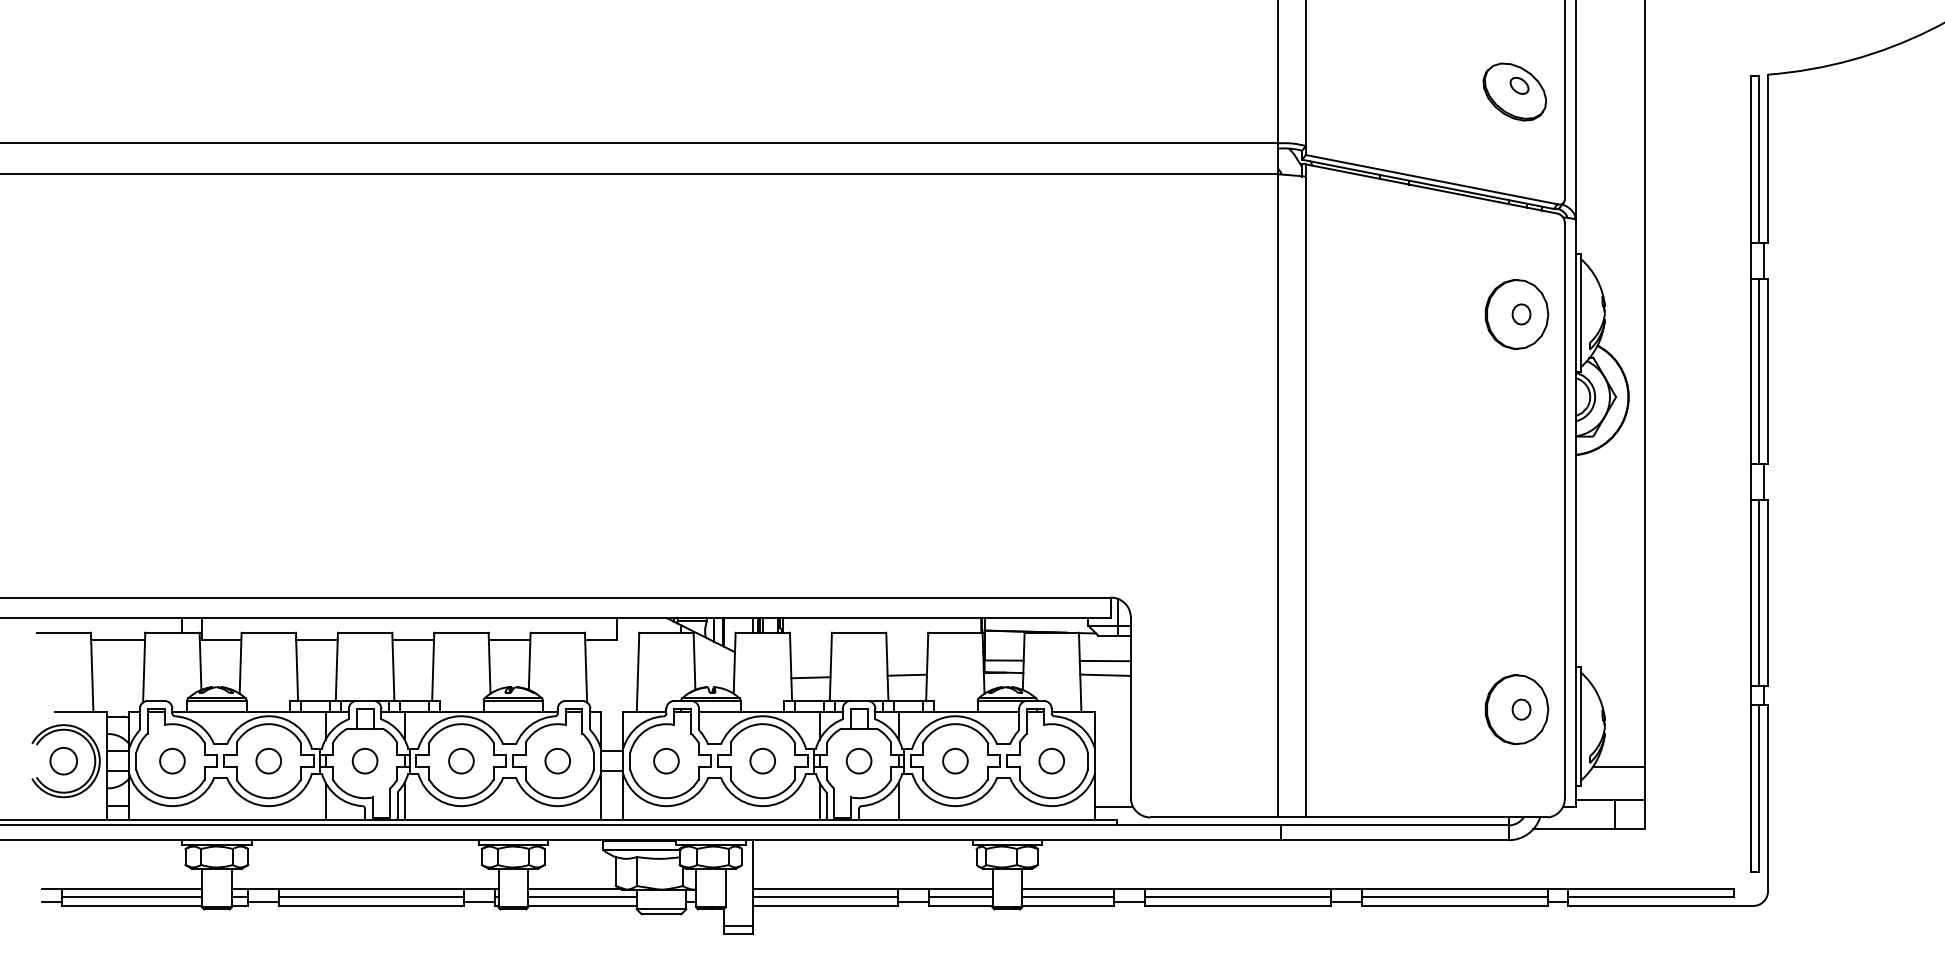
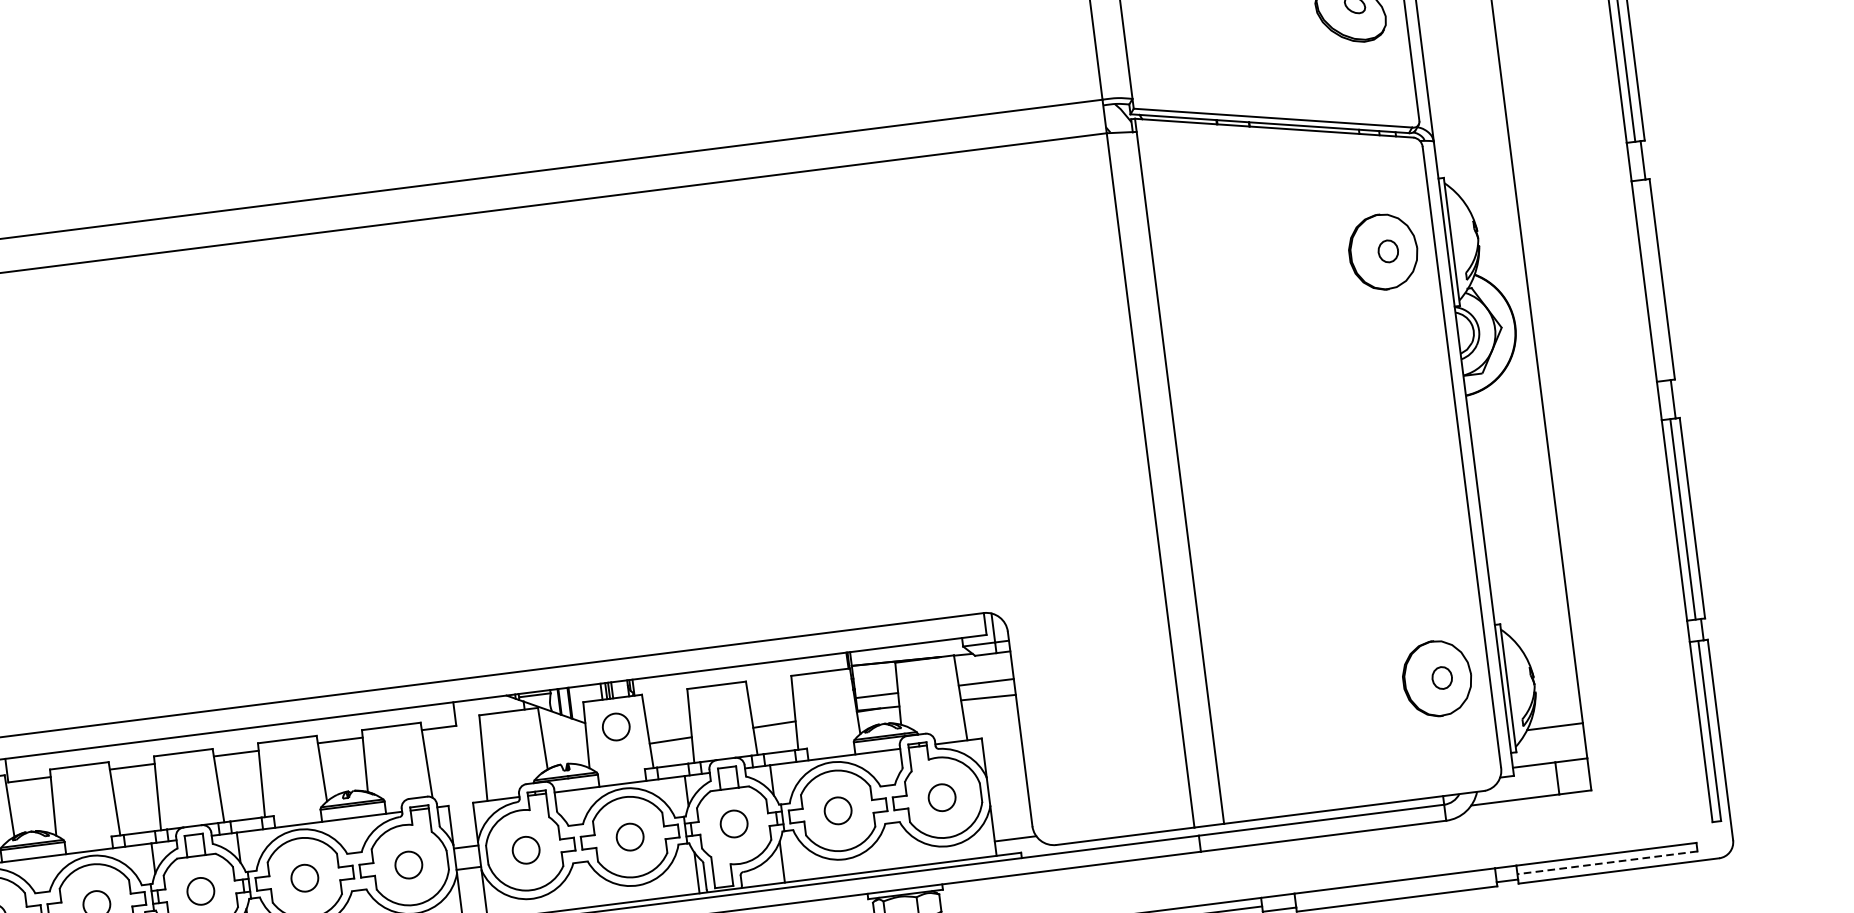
line: (1759, 371) -> (1653, 280), removed
circle: (762, 659) -> (615, 727), added
line: (1454, 897) -> (1395, 889), removed
line: (1650, 897) -> (1607, 863), solid -> dashed

